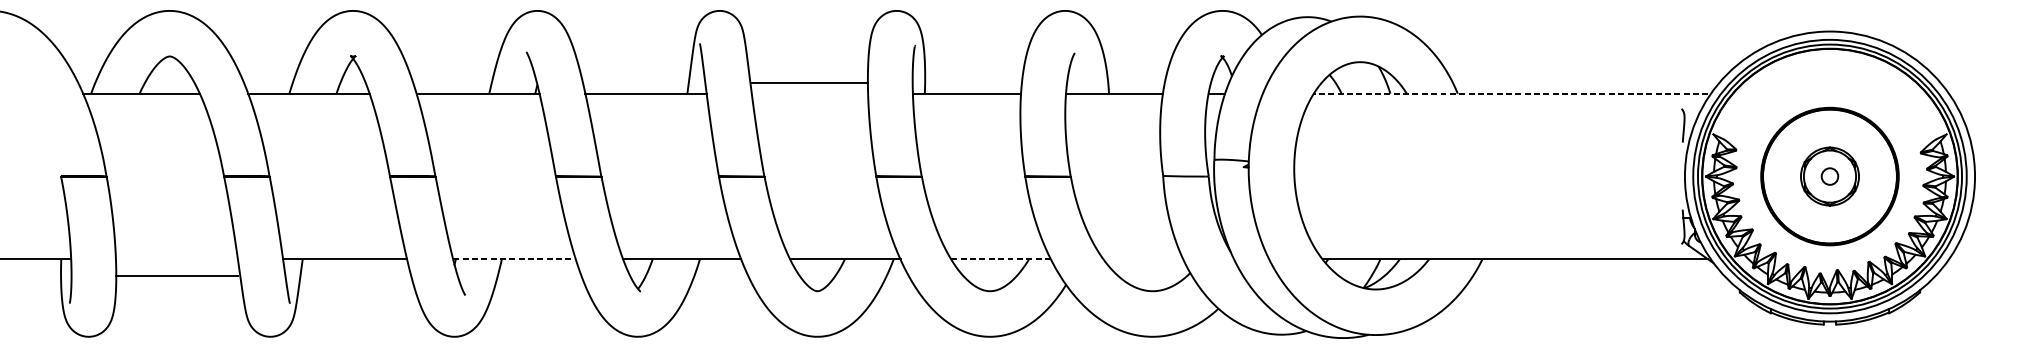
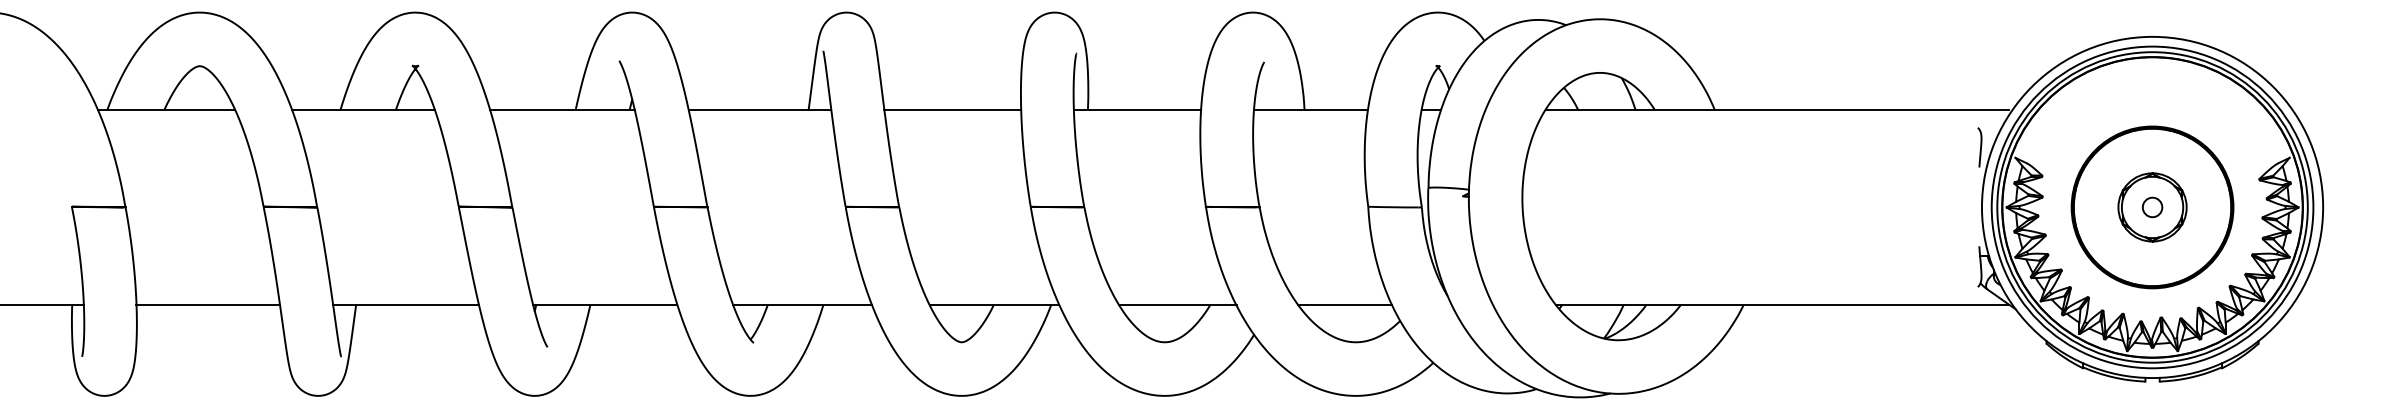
line: (809, 82) -> (952, 109), moved
line: (1511, 93) -> (1777, 109), dashed -> solid
line: (514, 259) -> (605, 304), dashed -> solid
line: (1000, 259) -> (1177, 304), dashed -> solid
line: (1142, 259) -> (1344, 304), added
line: (176, 276) -> (207, 304), moved

